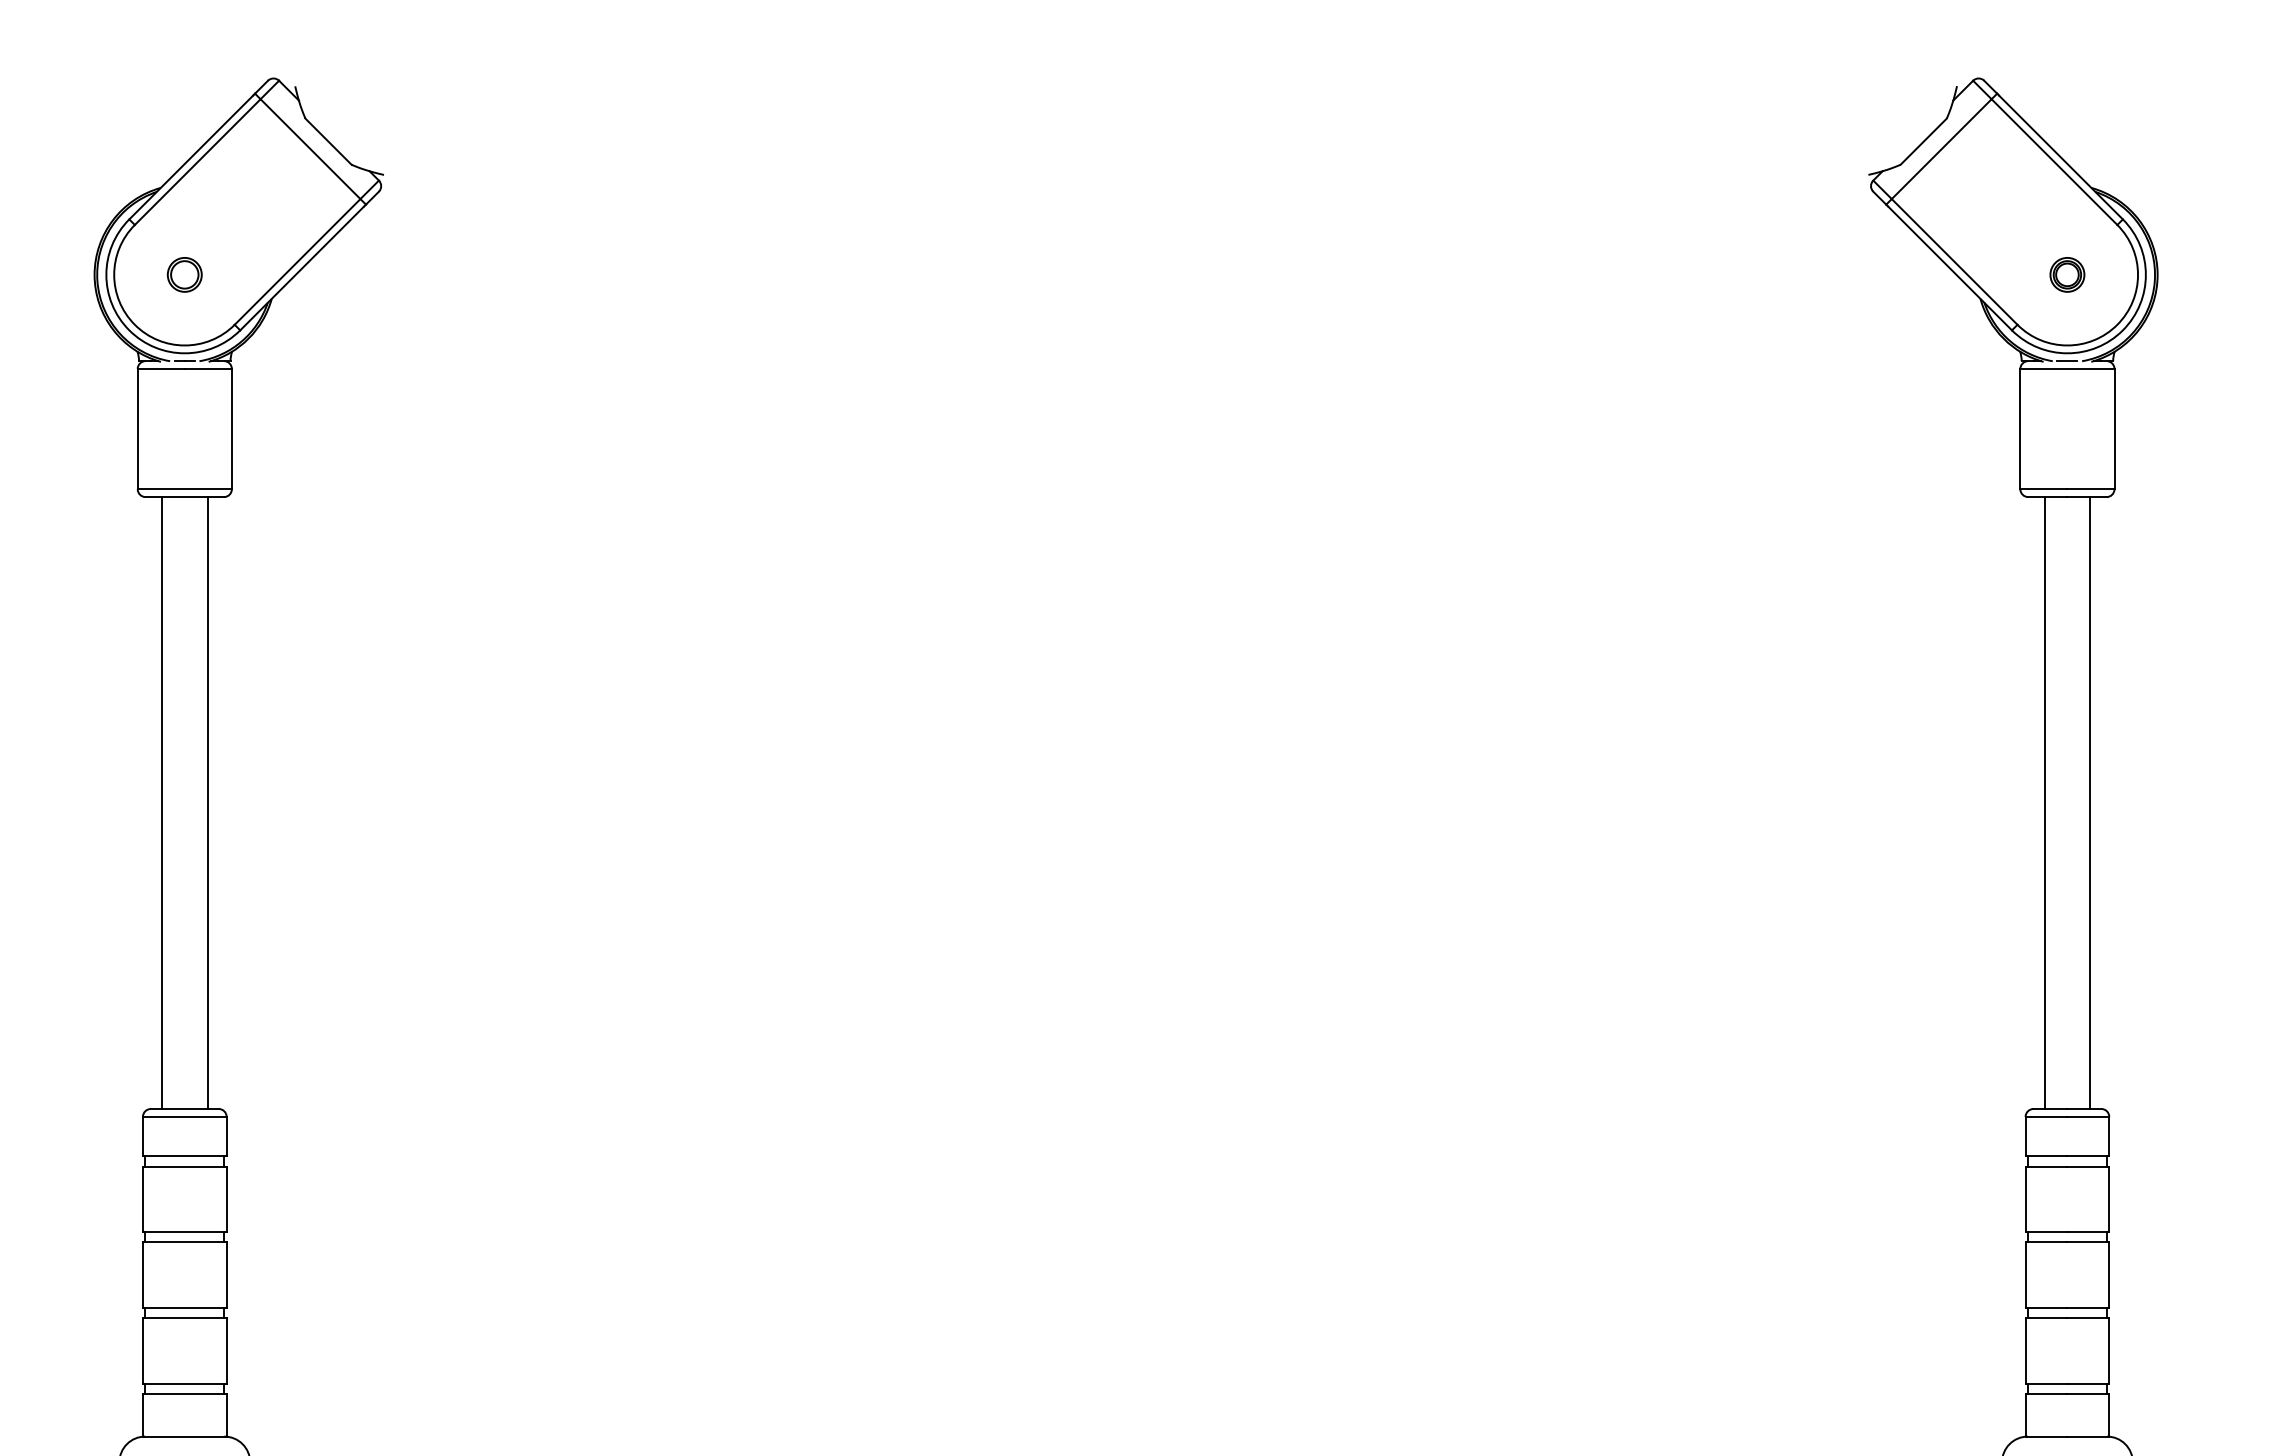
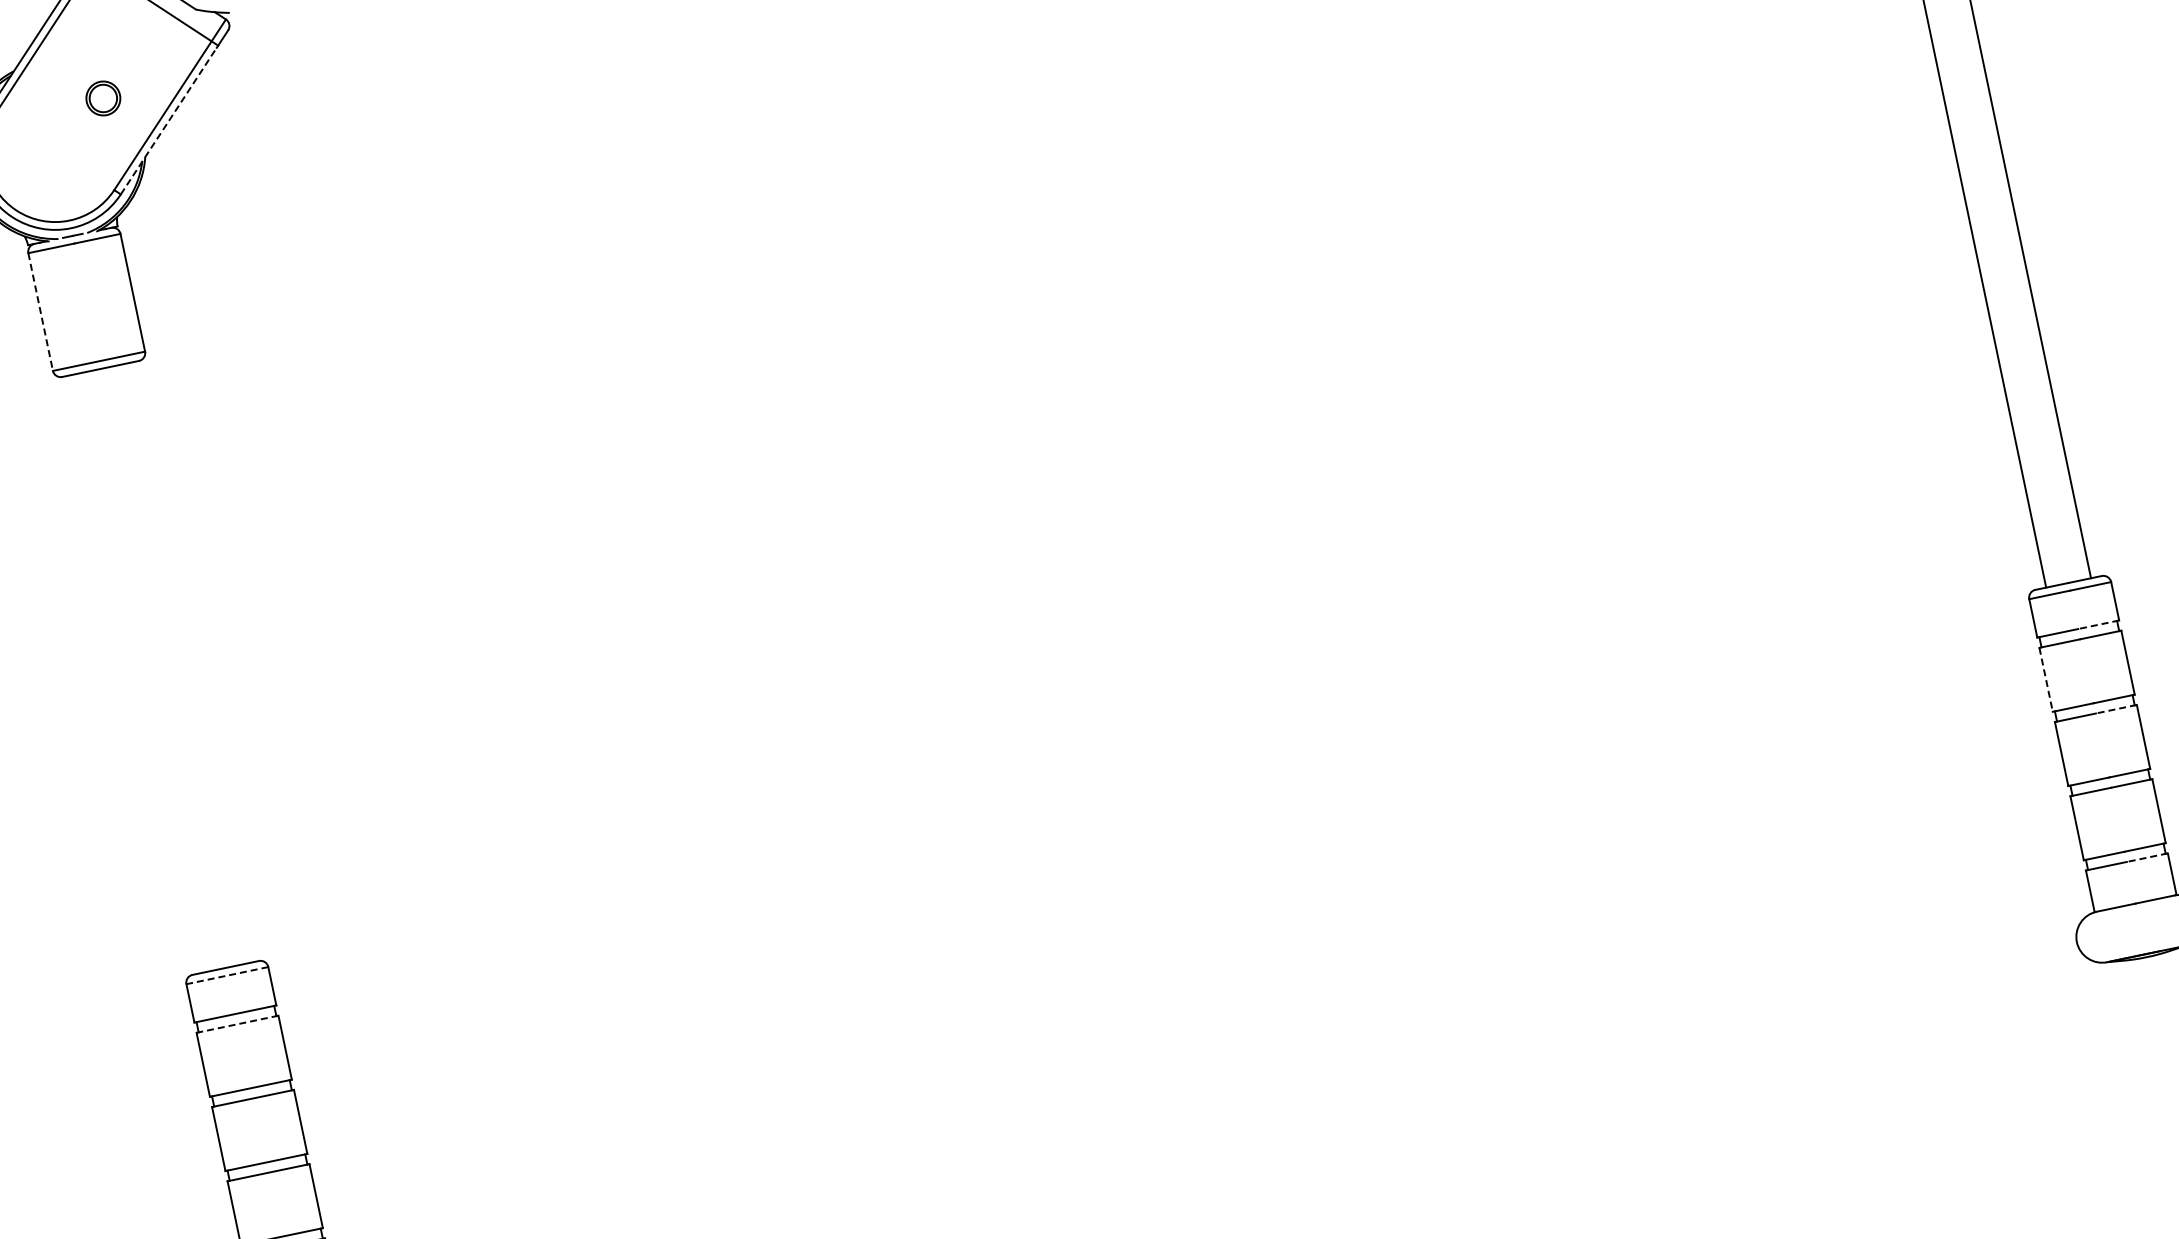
line: (302, 268) -> (169, 121), solid -> dashed
part: (184, 274) -> (103, 98), moved
line: (137, 429) -> (40, 312), solid -> dashed
line: (161, 803) -> (140, 673), removed
line: (207, 803) -> (185, 664), removed
line: (184, 1116) -> (227, 975), solid -> dashed
line: (2088, 1156) -> (2098, 625), solid -> dashed
line: (184, 1166) -> (237, 1024), solid -> dashed
line: (2025, 1199) -> (2046, 680), solid -> dashed
line: (2088, 1242) -> (2116, 709), solid -> dashed
line: (2088, 1394) -> (2147, 858), solid -> dashed

